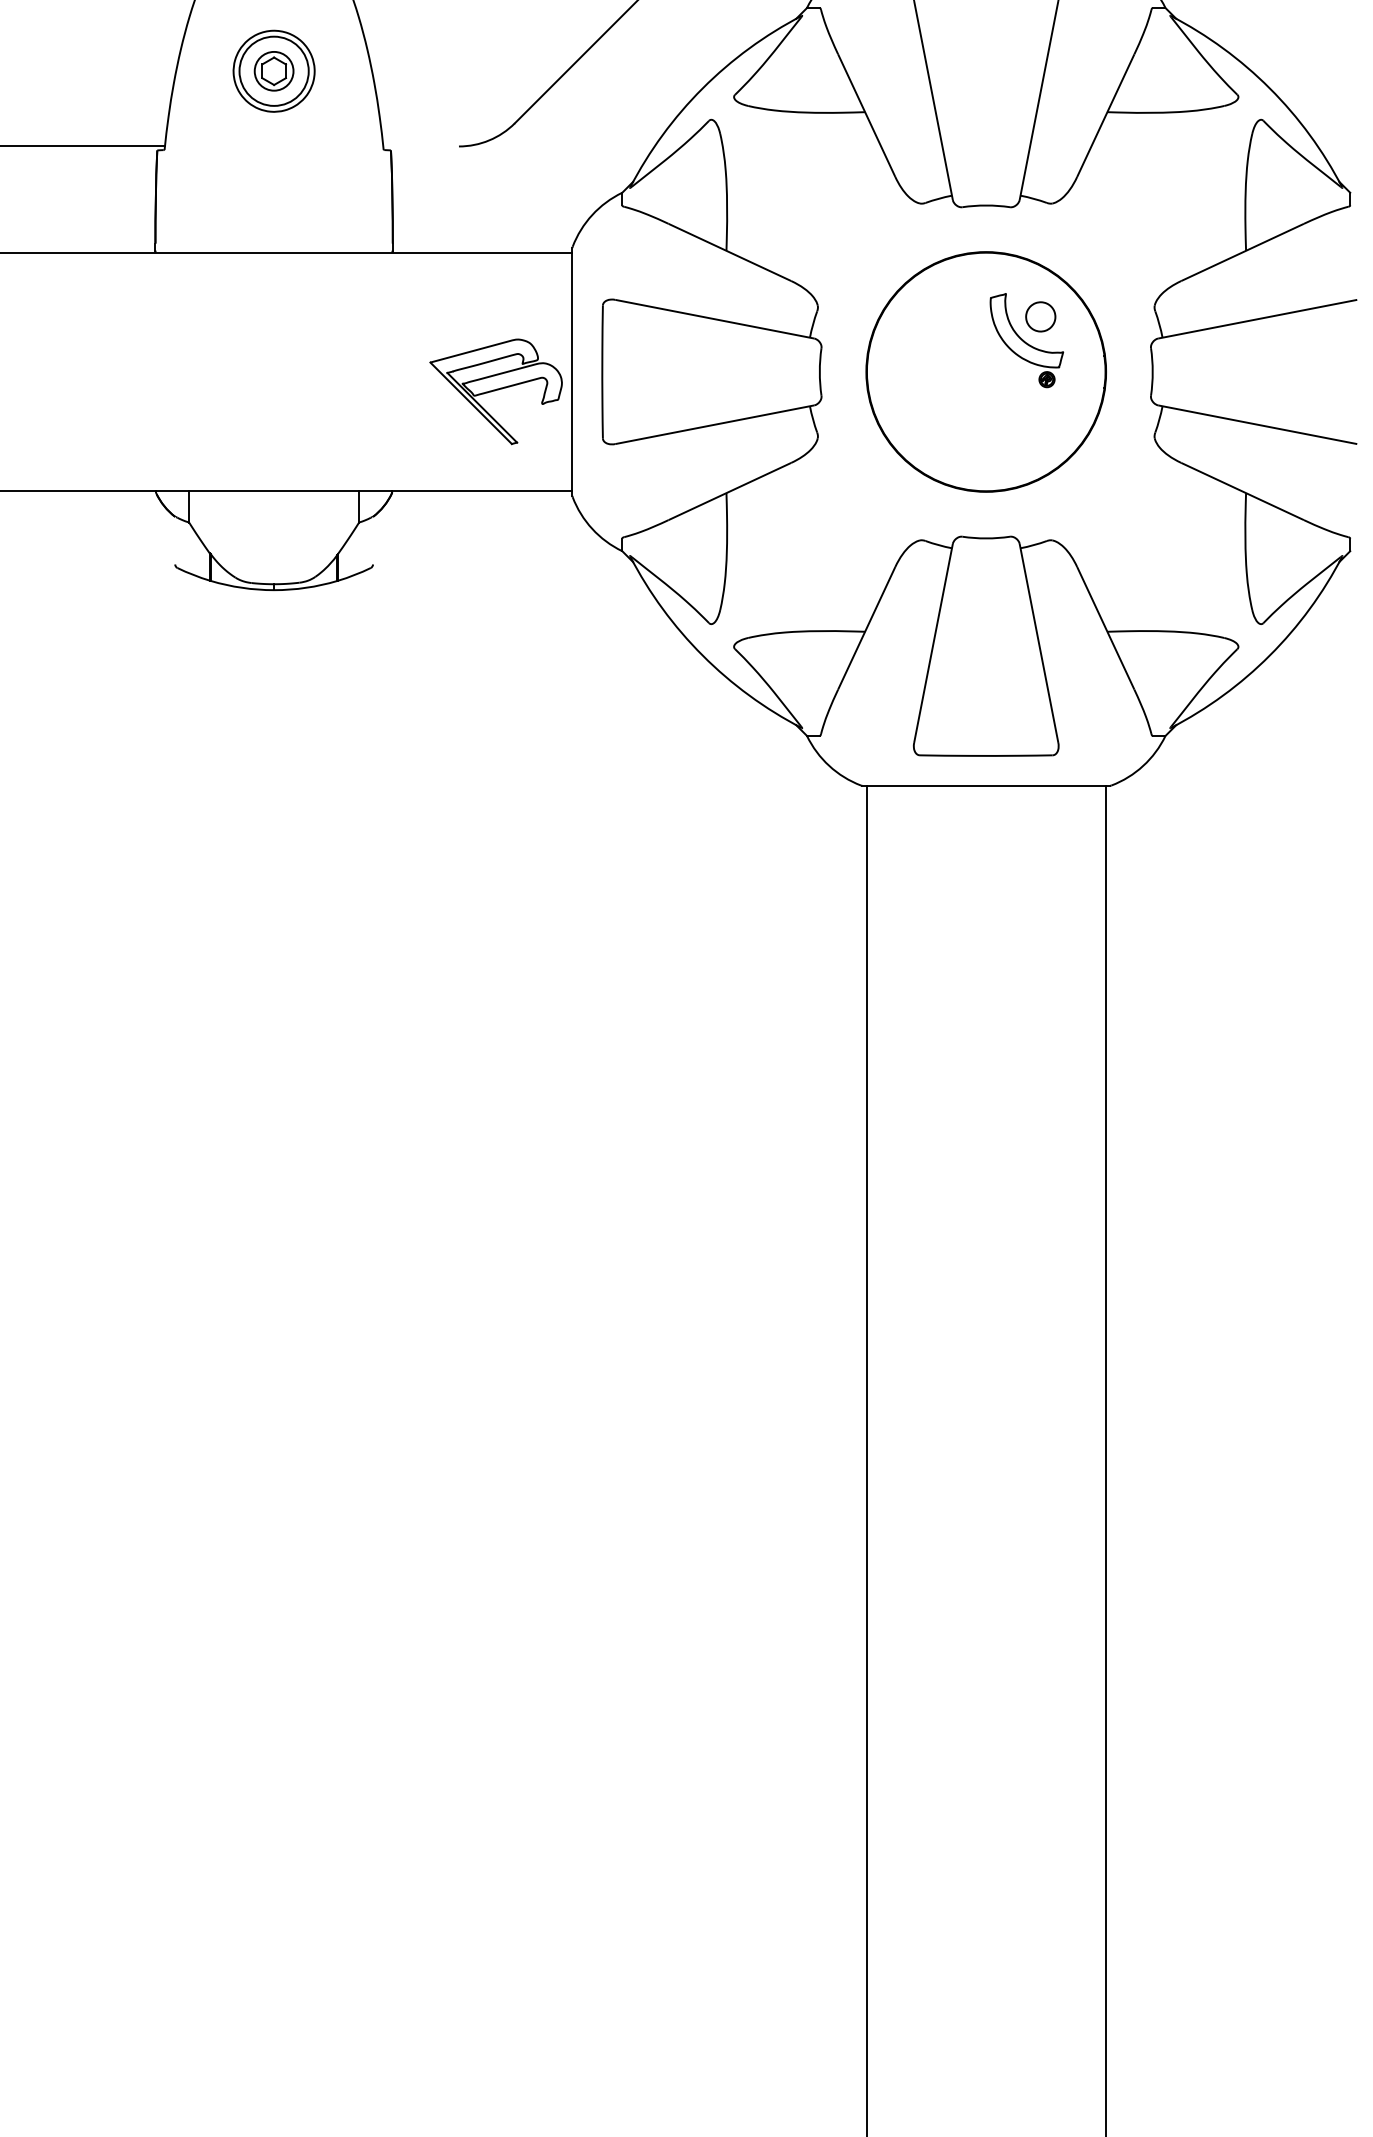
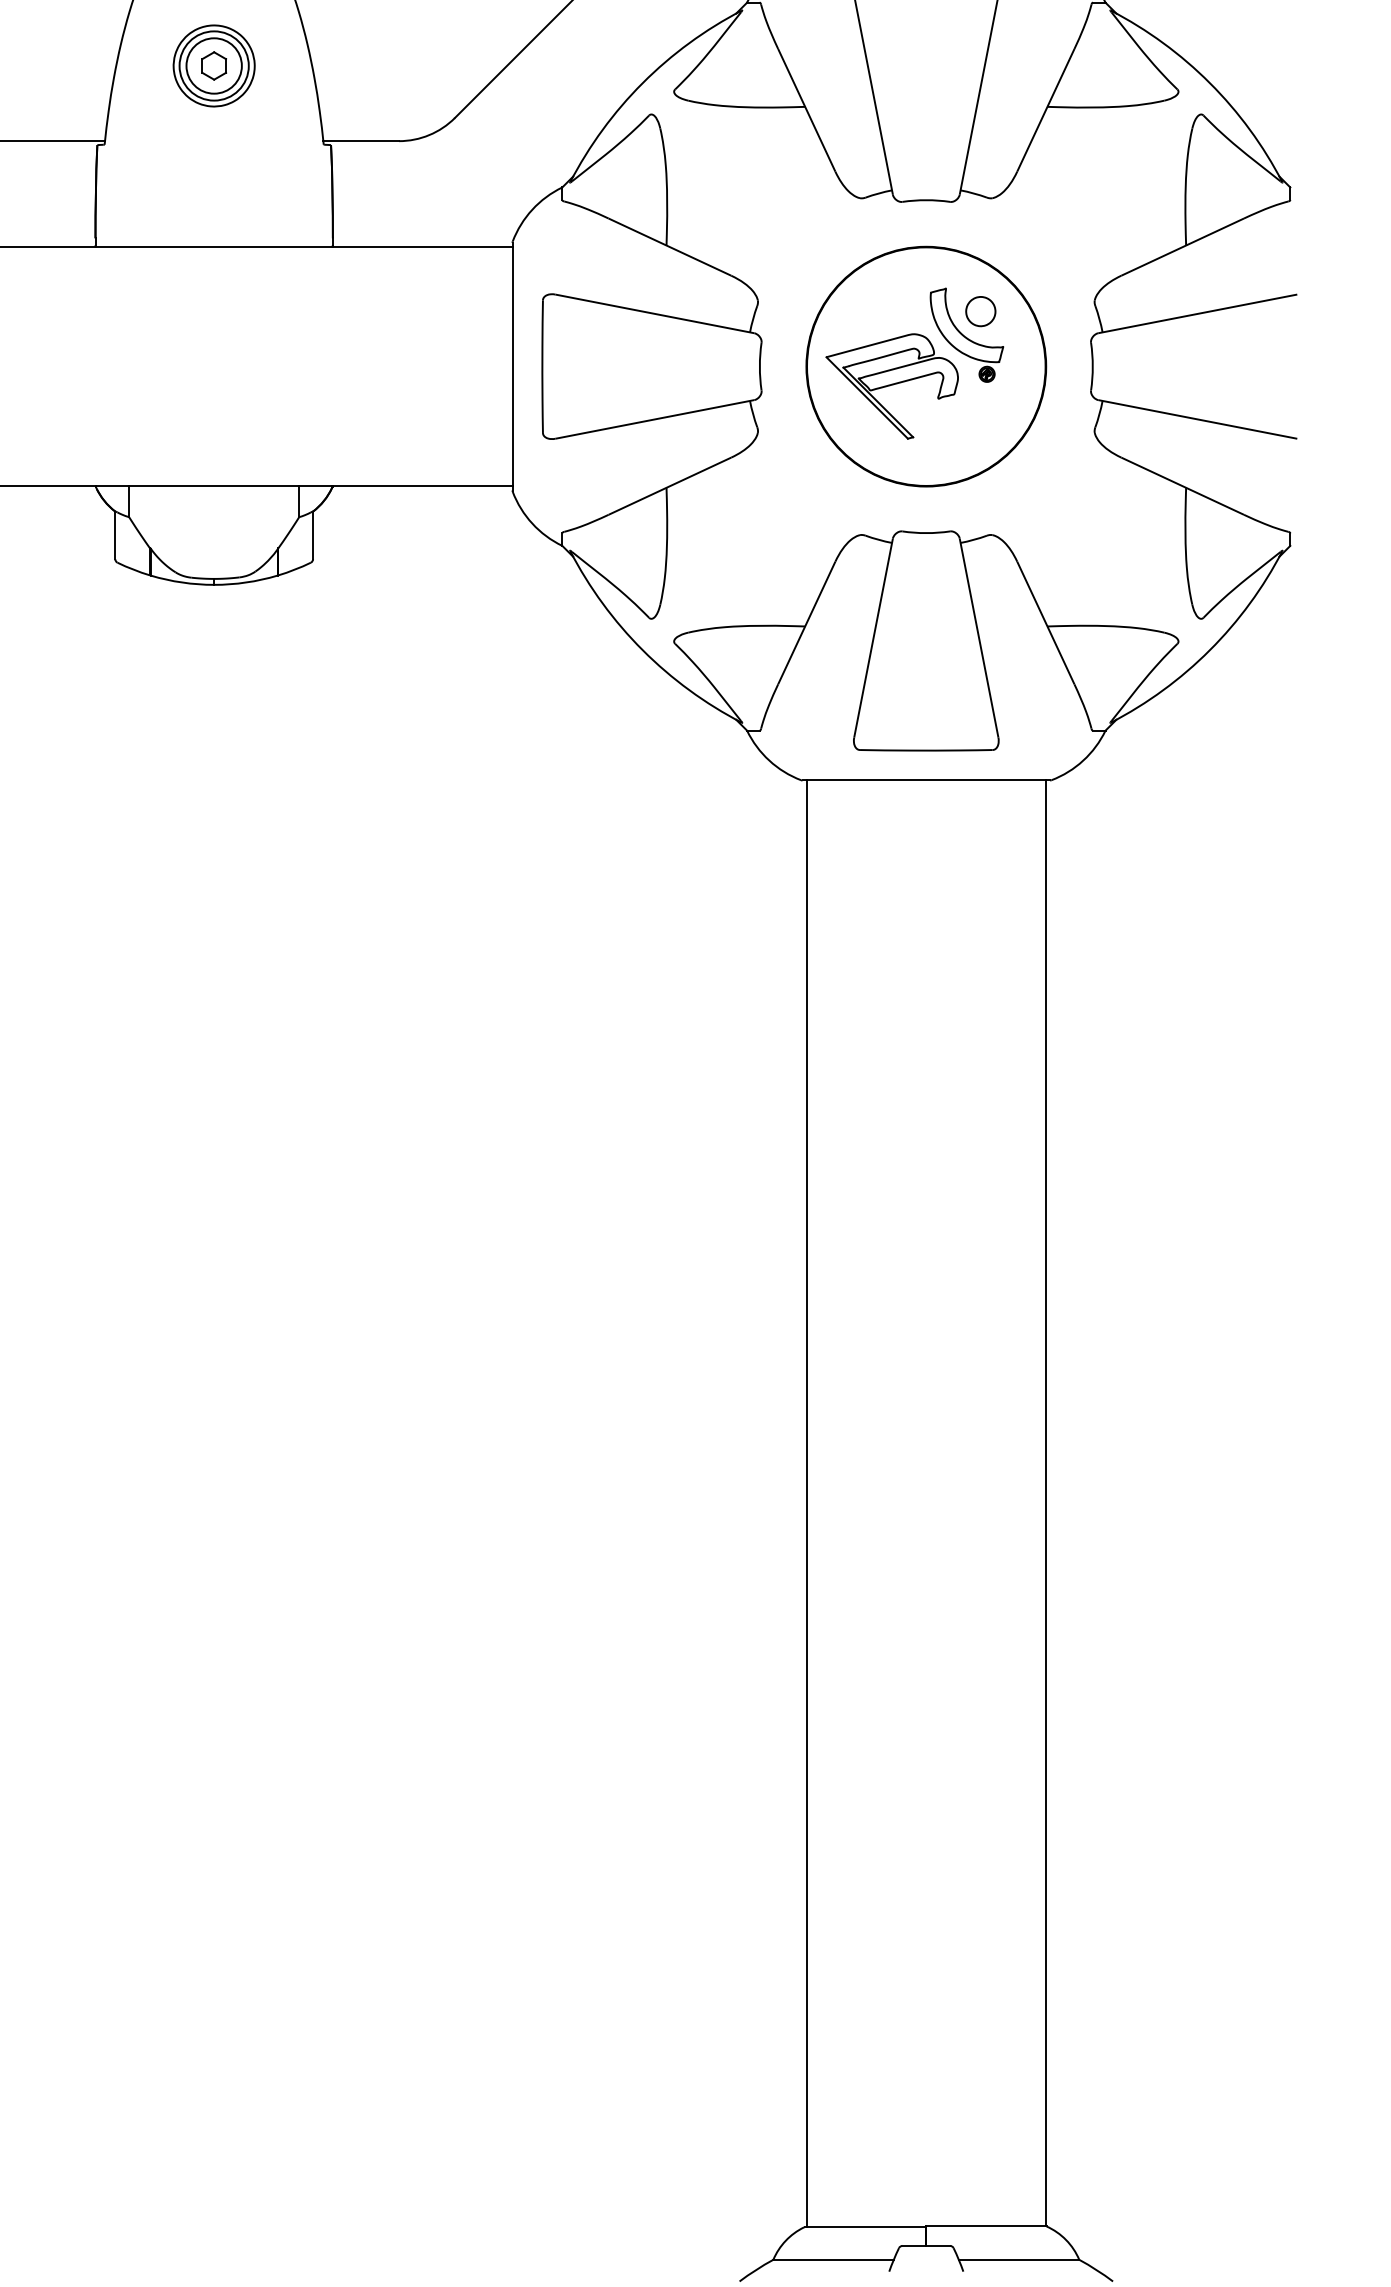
circle: (273, 70) -> (213, 65), size x1.43
line: (421, 146) -> (361, 141), added
part: (495, 391) -> (891, 386), moved
line: (175, 540) -> (115, 535), added
line: (373, 540) -> (313, 535), added

